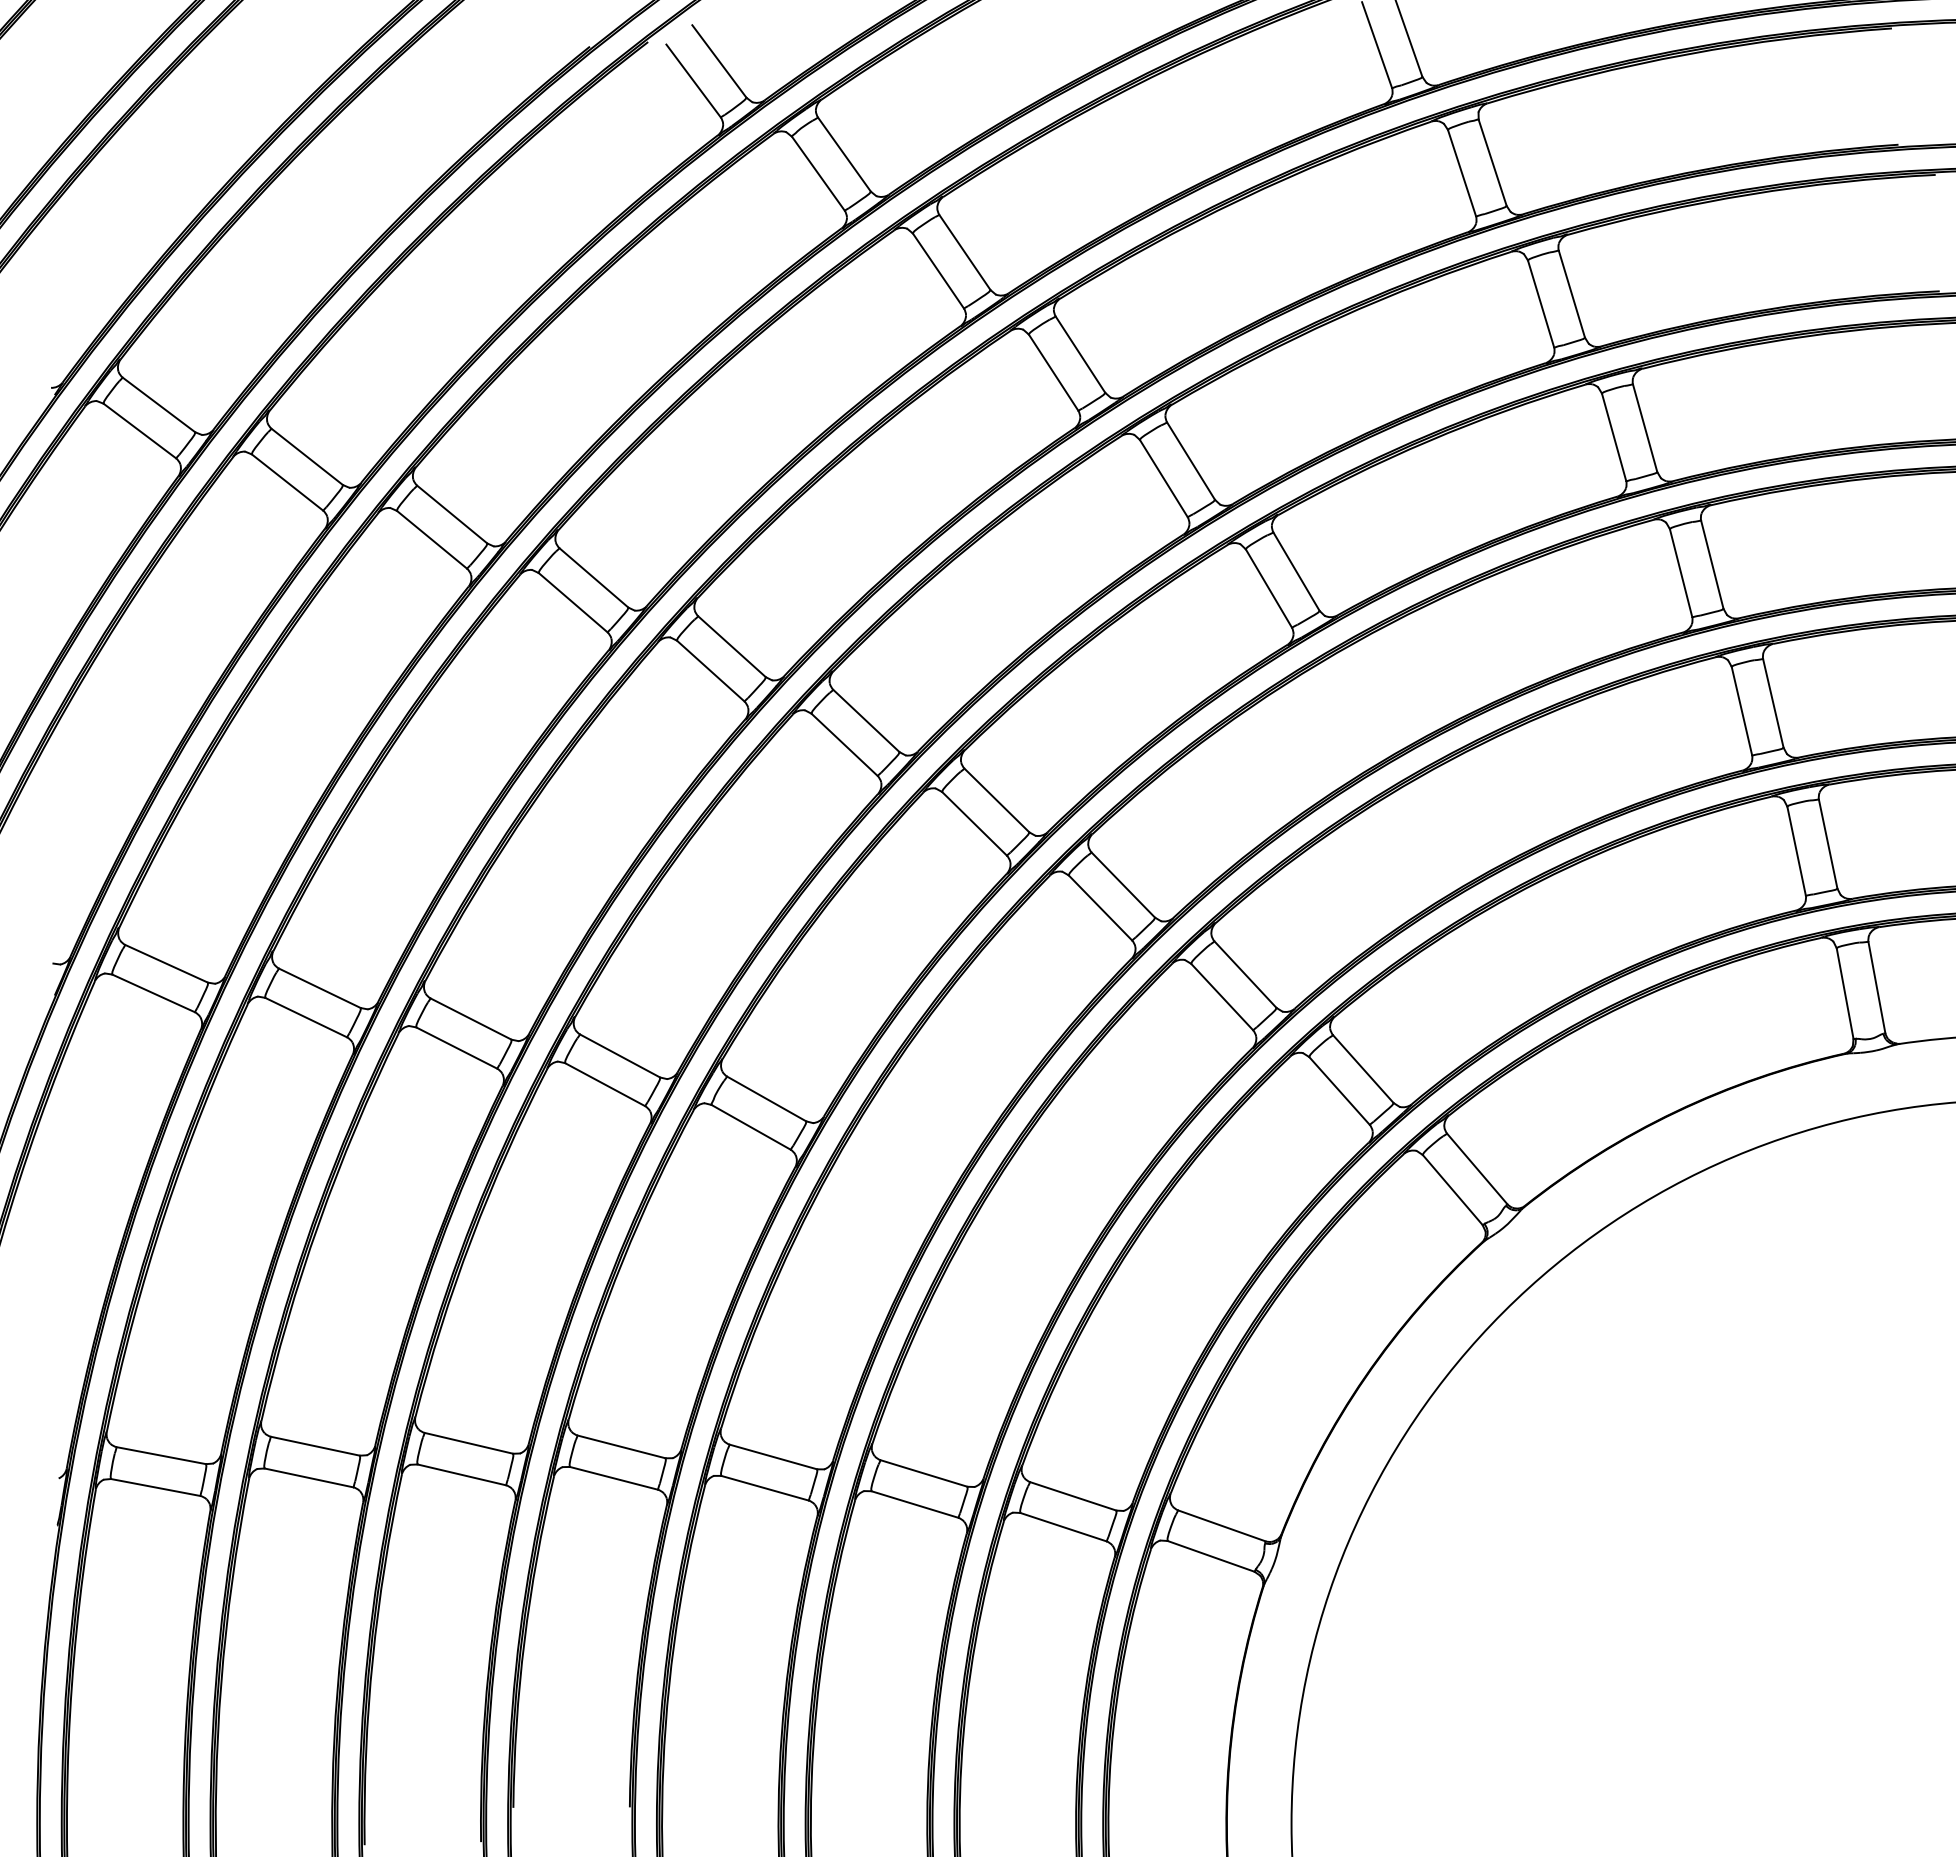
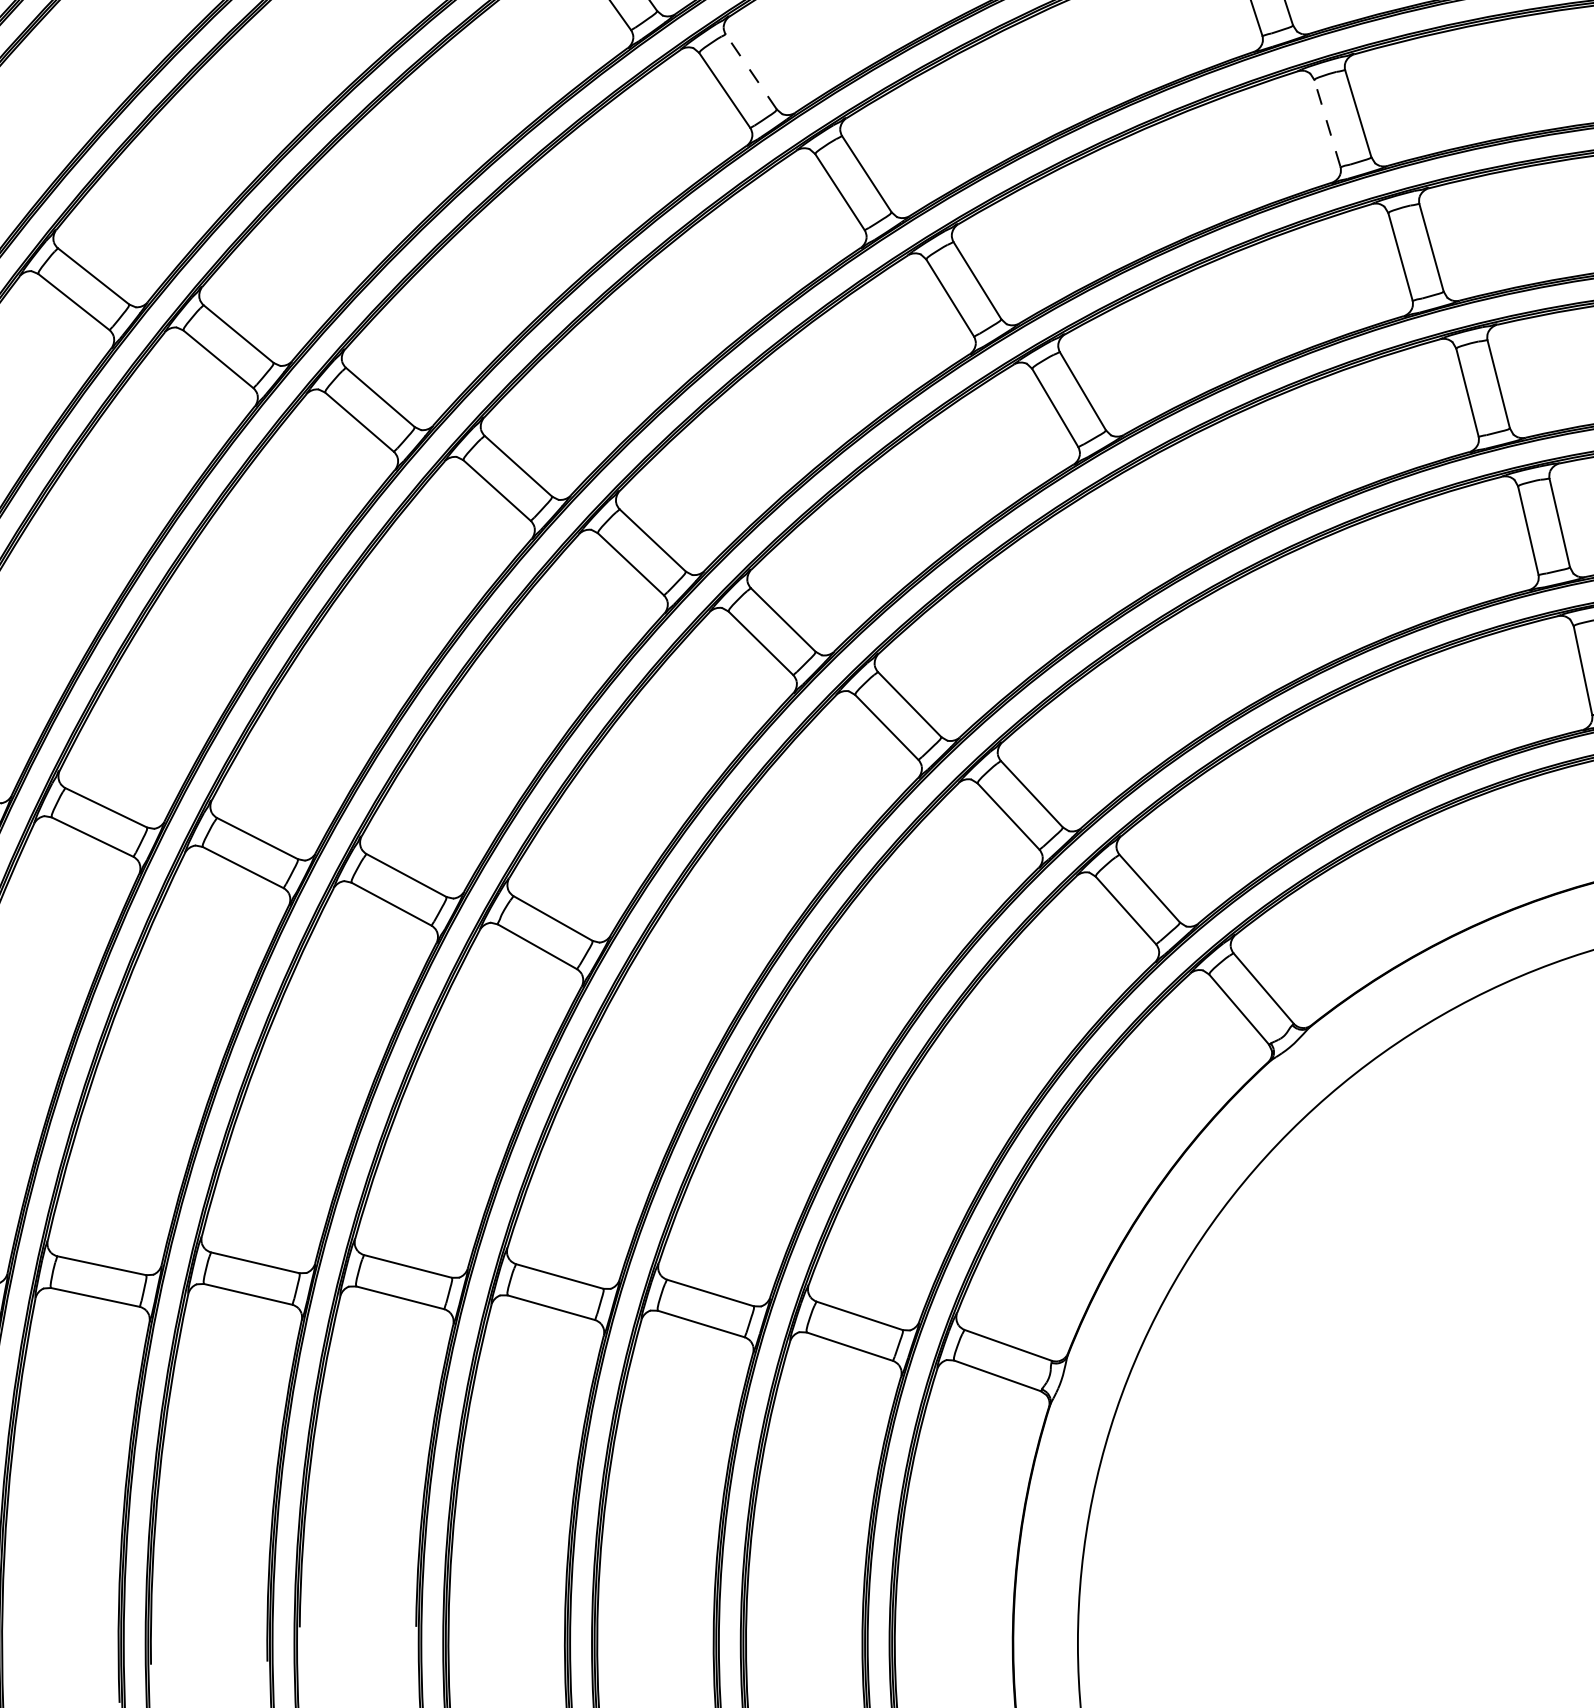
line: (964, 252) -> (750, 72), solid -> dashed
line: (1540, 303) -> (1326, 123), solid -> dashed

